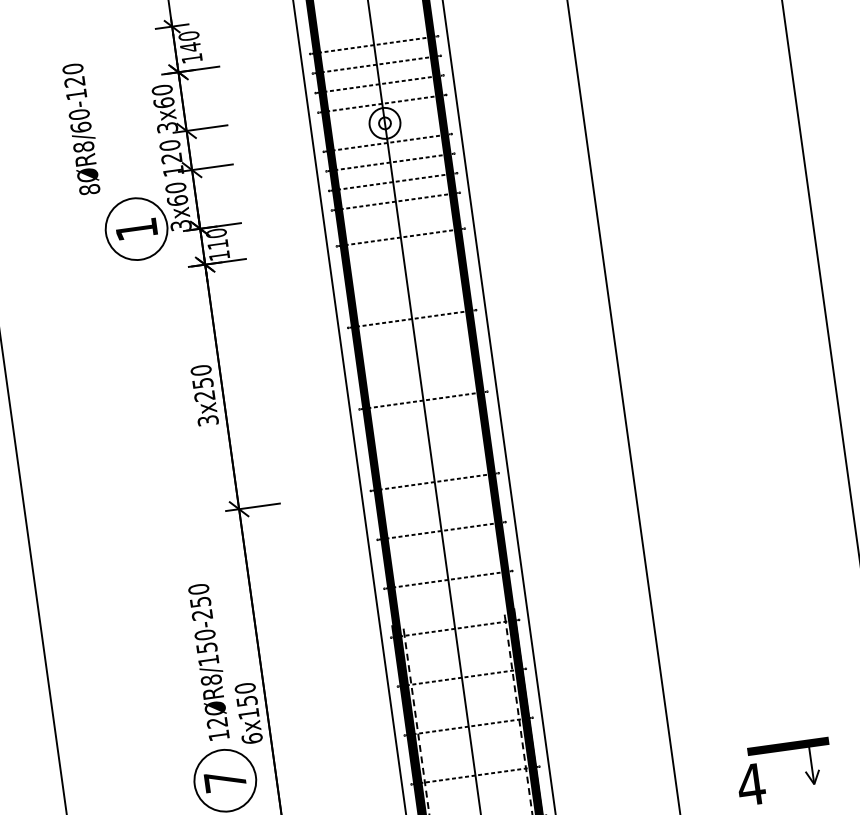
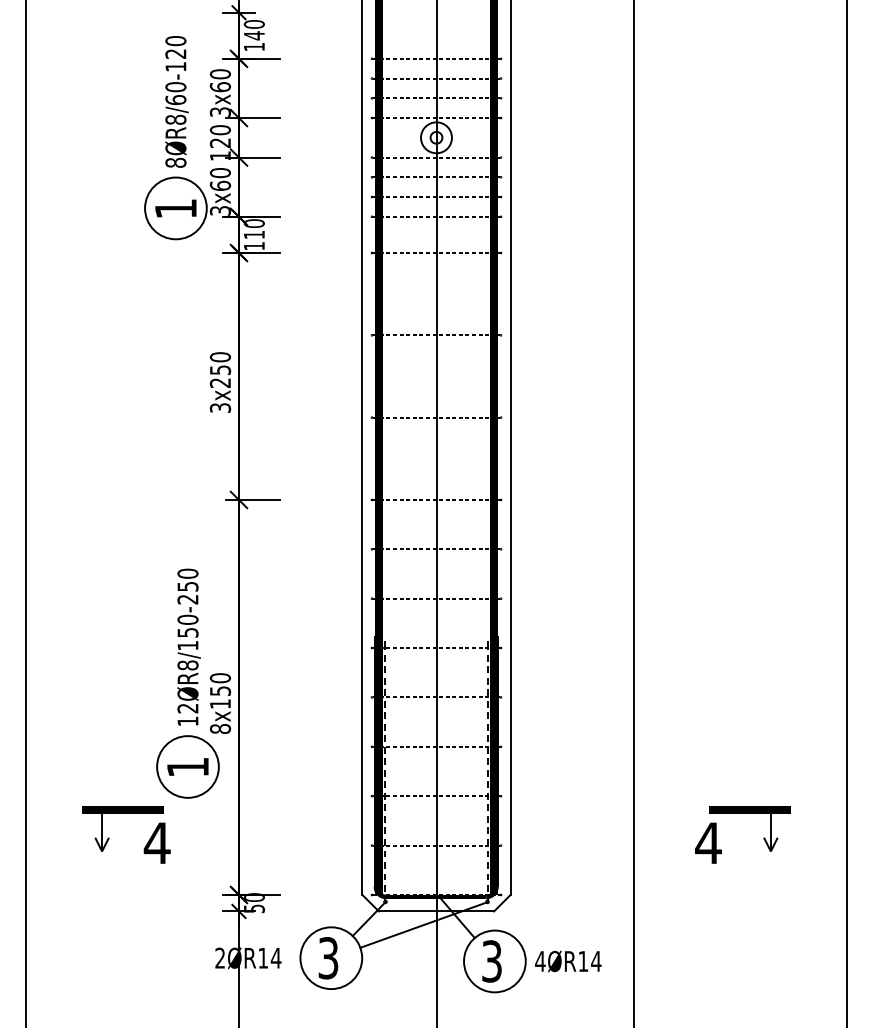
text: (81, 128) -> (176, 101), moved
text: (251, 738) -> (219, 728), 6x150 -> 8x150
text: (224, 780) -> (187, 766), 7 -> 1

